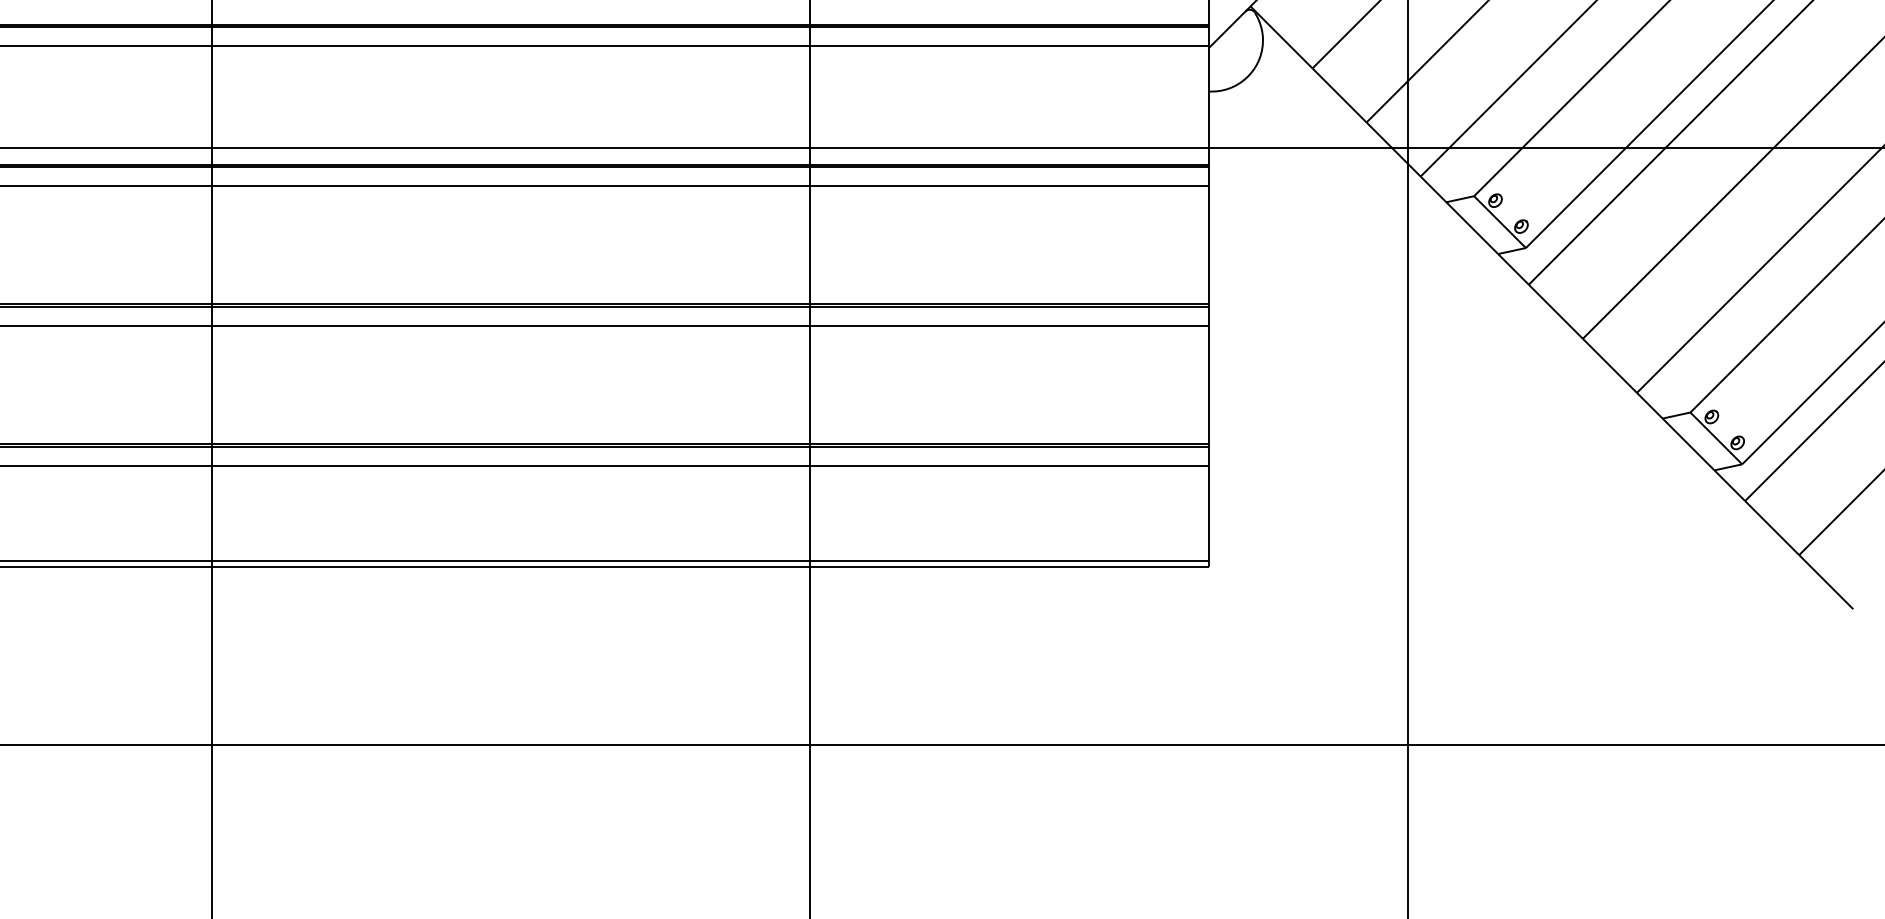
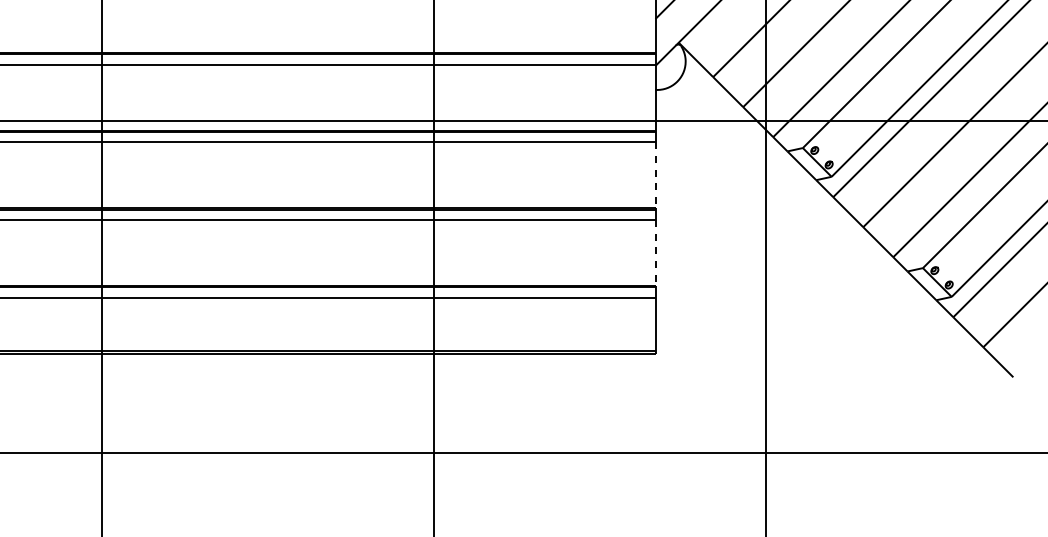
line: (1208, 245) -> (655, 175), solid -> dashed
line: (1208, 384) -> (655, 252), solid -> dashed

